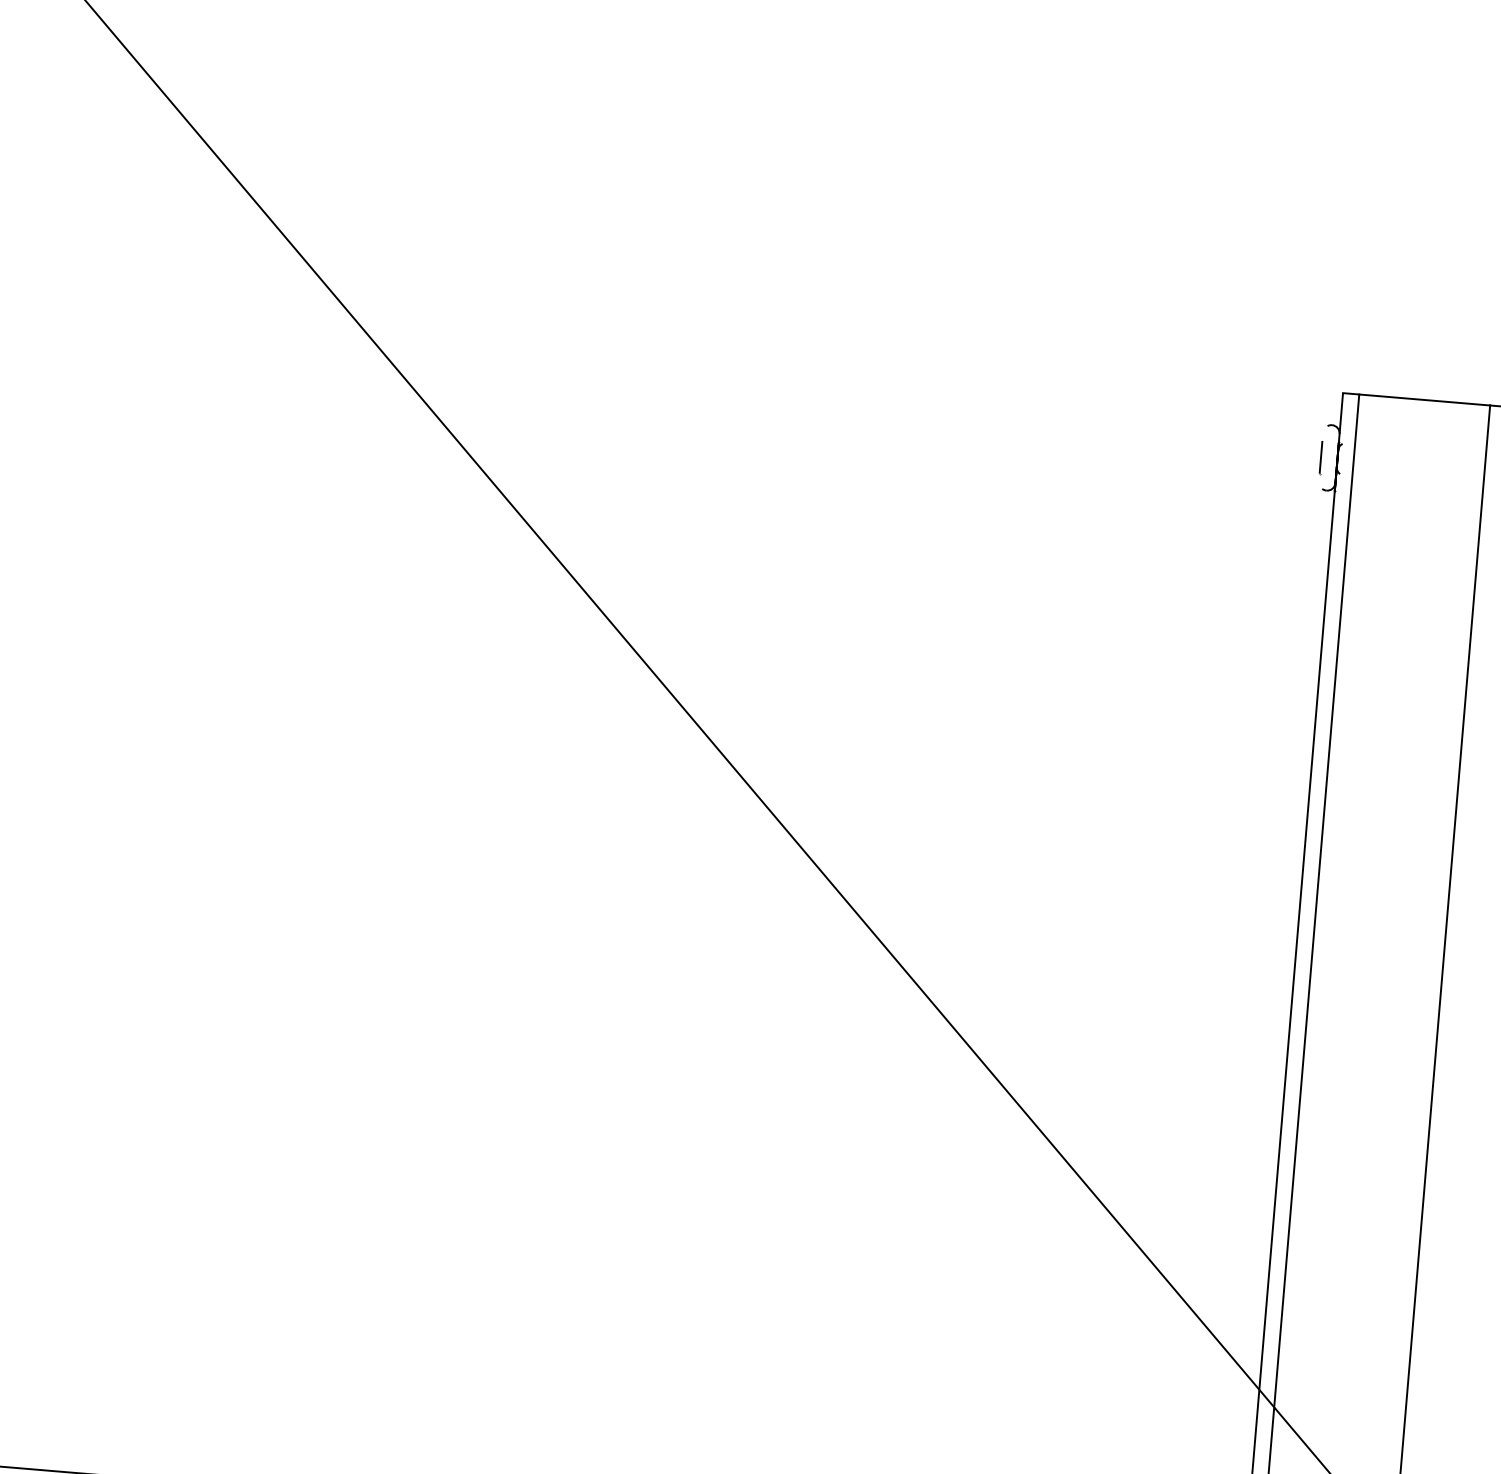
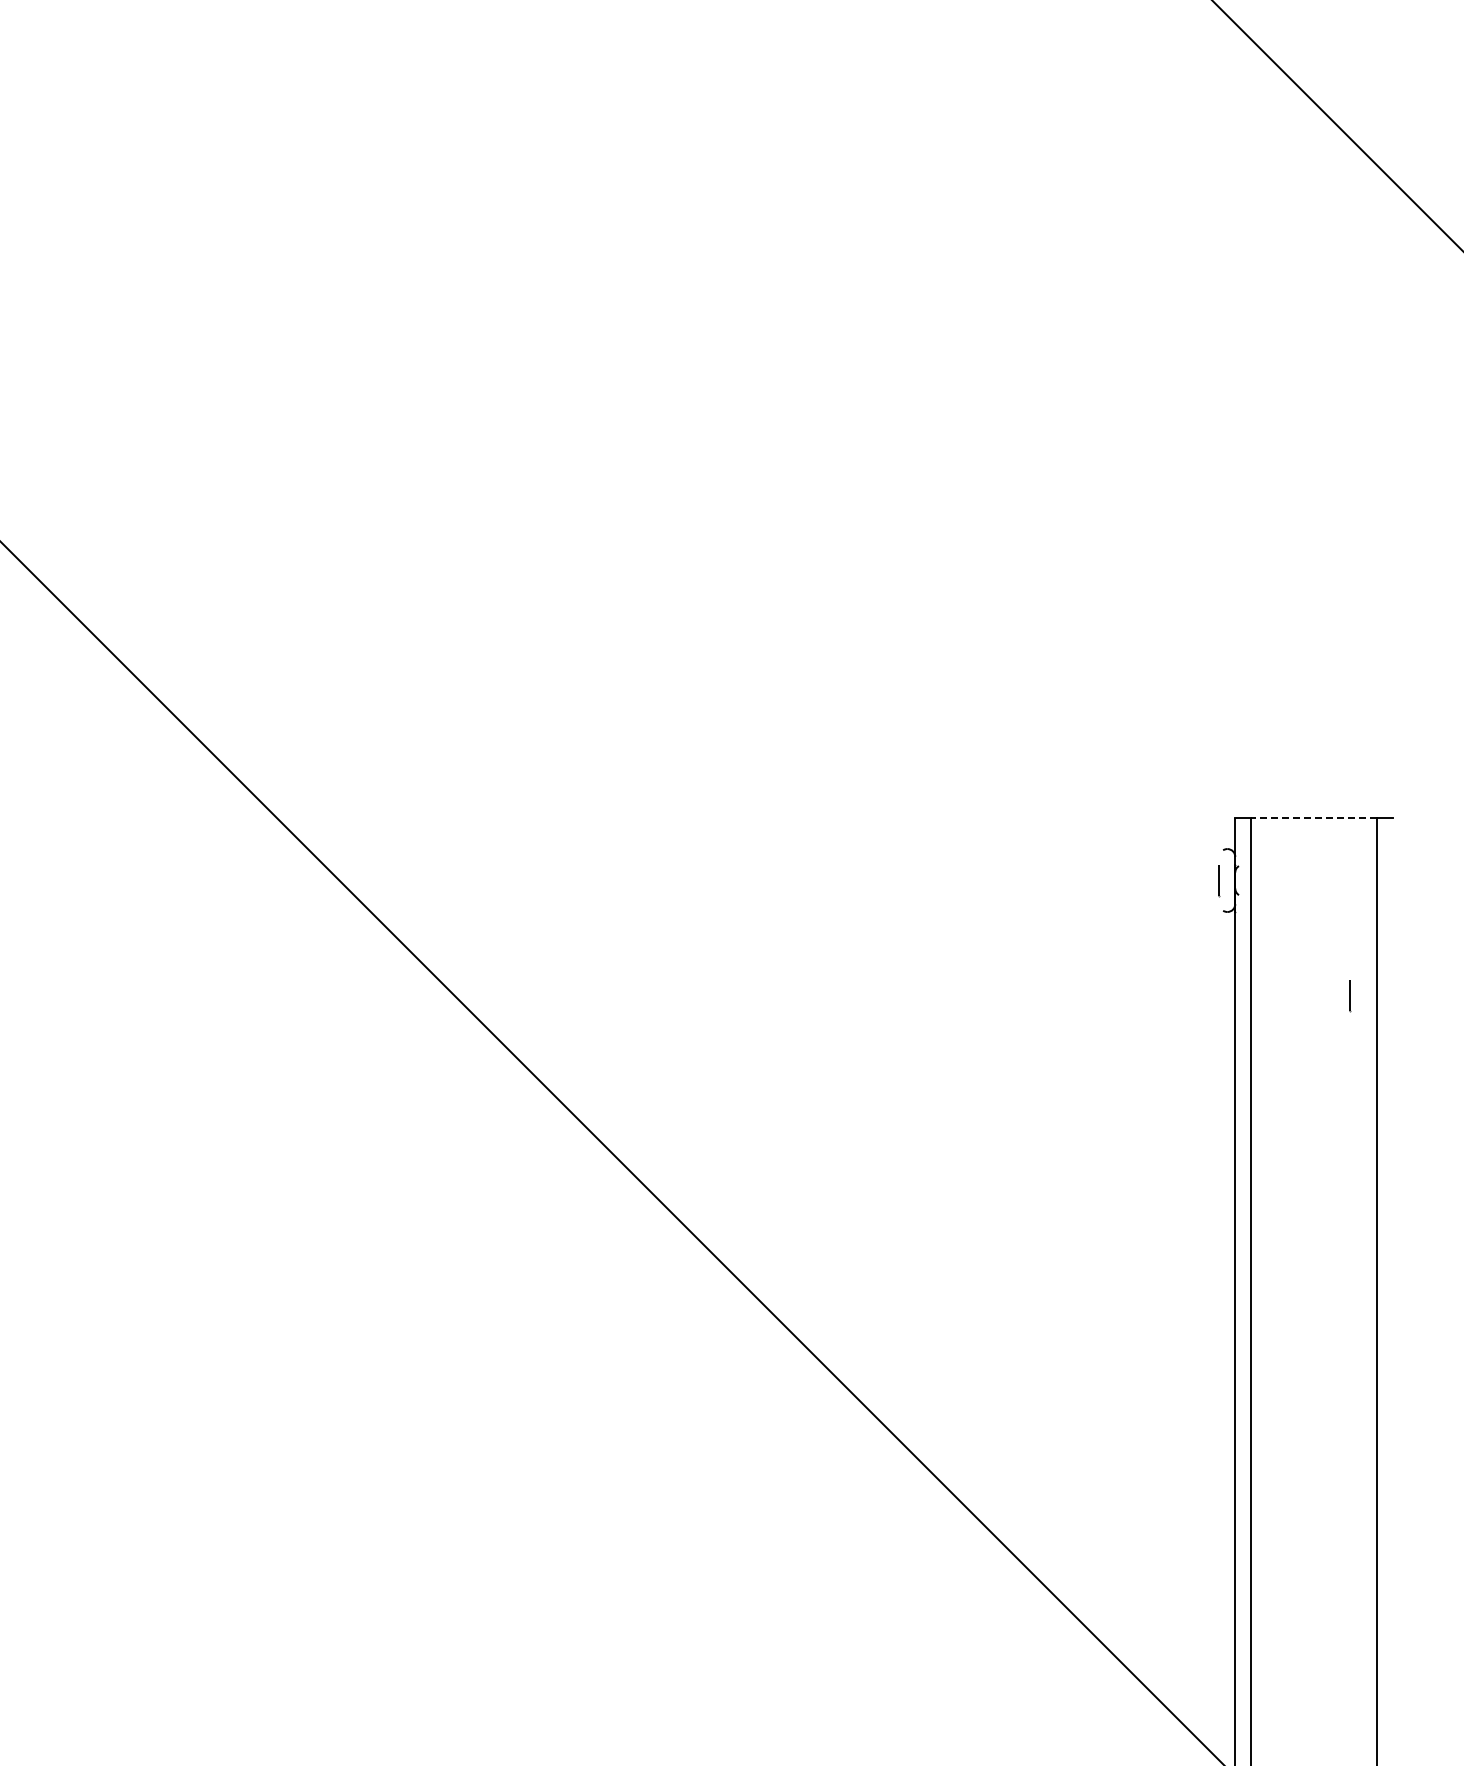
line: (1424, 399) -> (1313, 817), solid -> dashed
line: (1447, 589) -> (1350, 996), added

